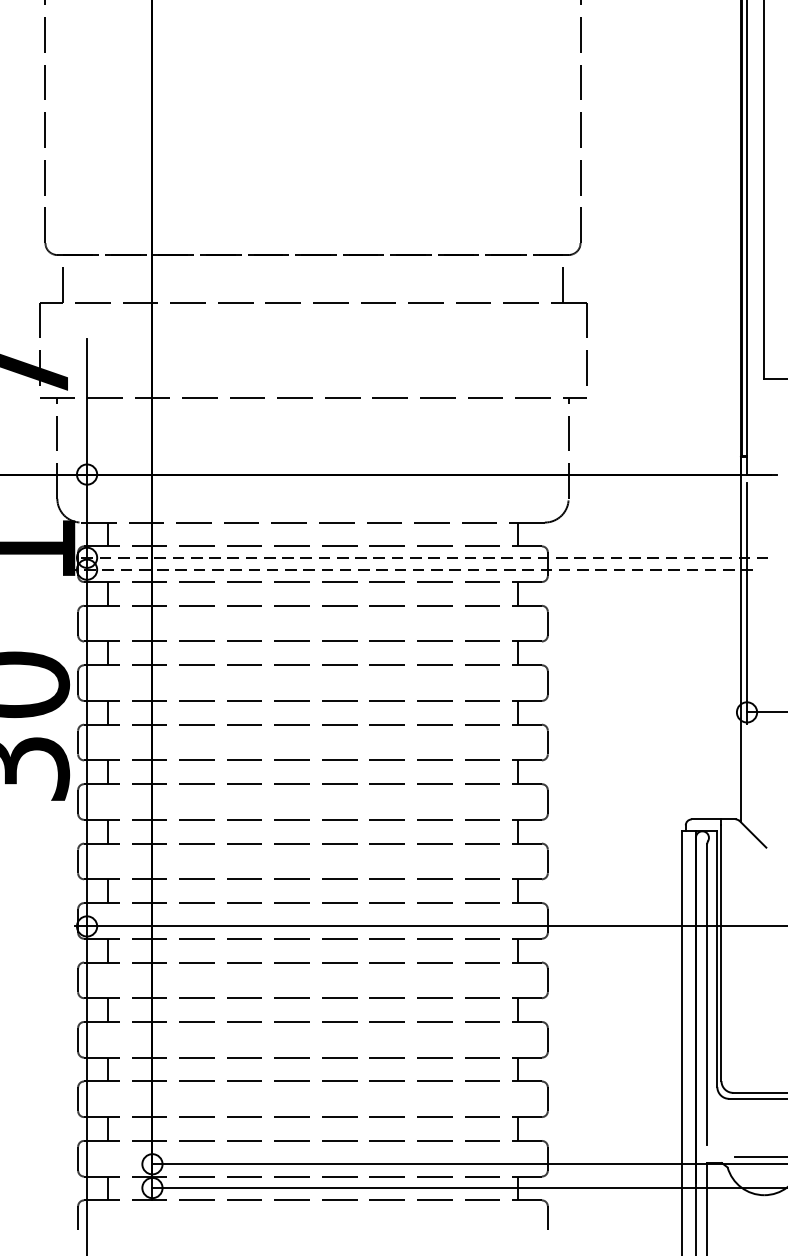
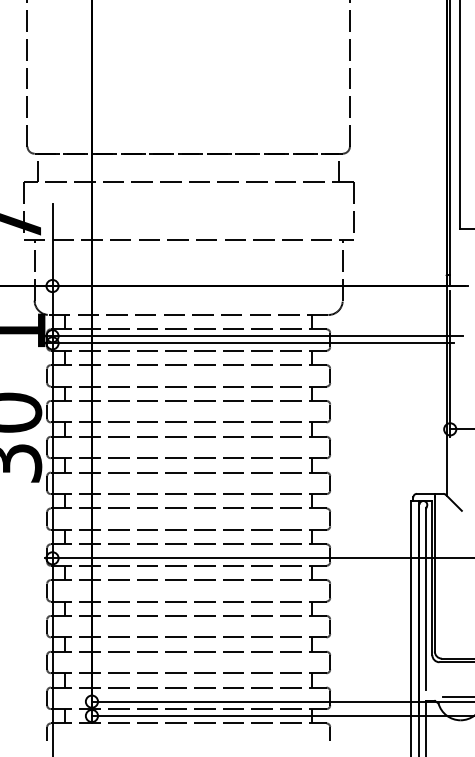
line: (422, 558) -> (254, 336), dashed -> solid
line: (413, 569) -> (249, 343), dashed -> solid

